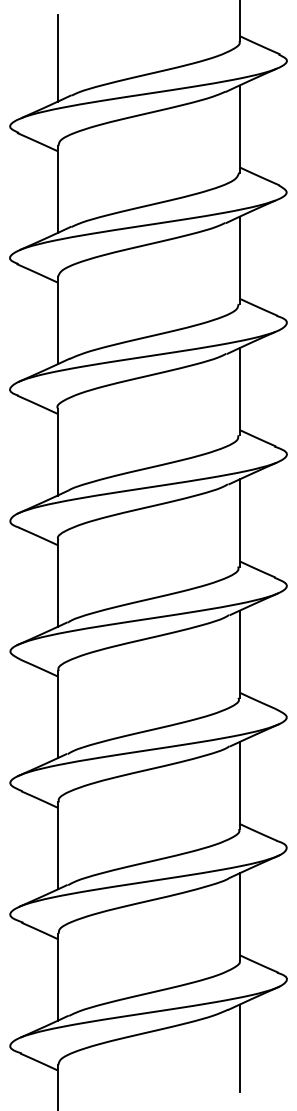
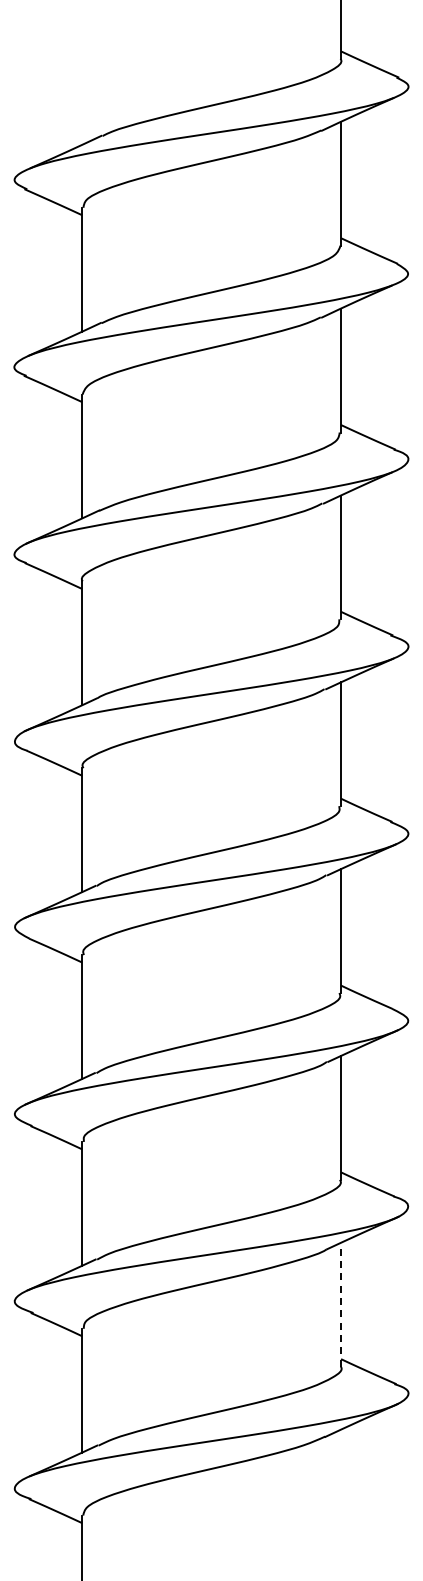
line: (57, 57) -> (82, 82), removed
line: (239, 916) -> (341, 1304), solid -> dashed
line: (239, 1048) -> (341, 1491), removed

